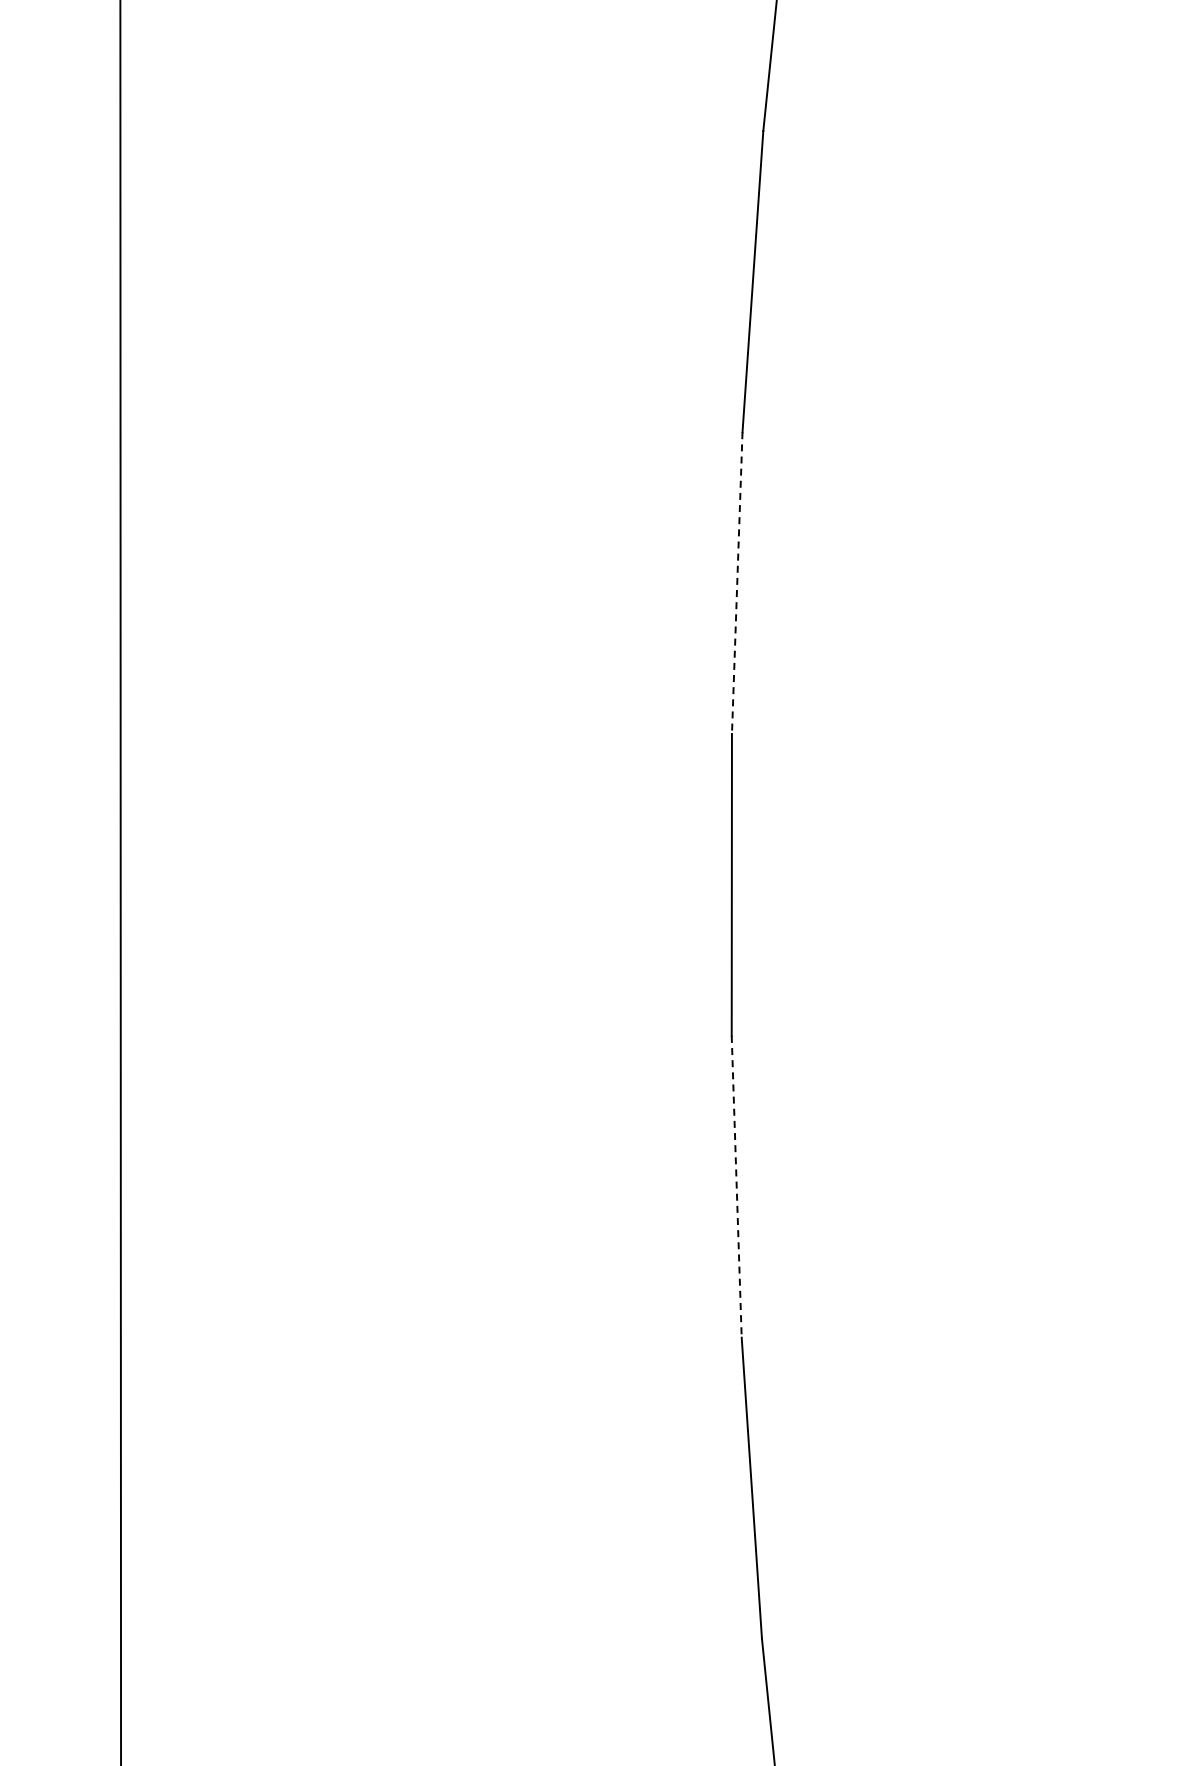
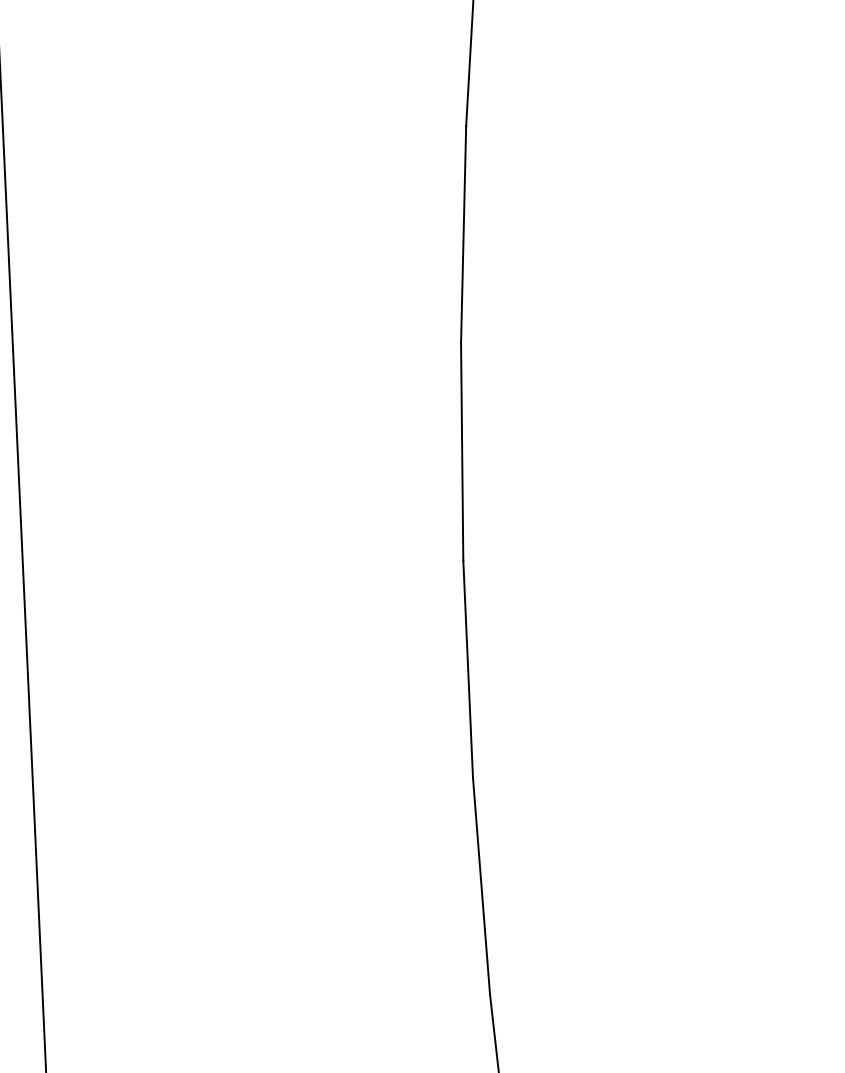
line: (737, 583) -> (462, 452), dashed -> solid
line: (736, 1186) -> (481, 886), dashed -> solid

